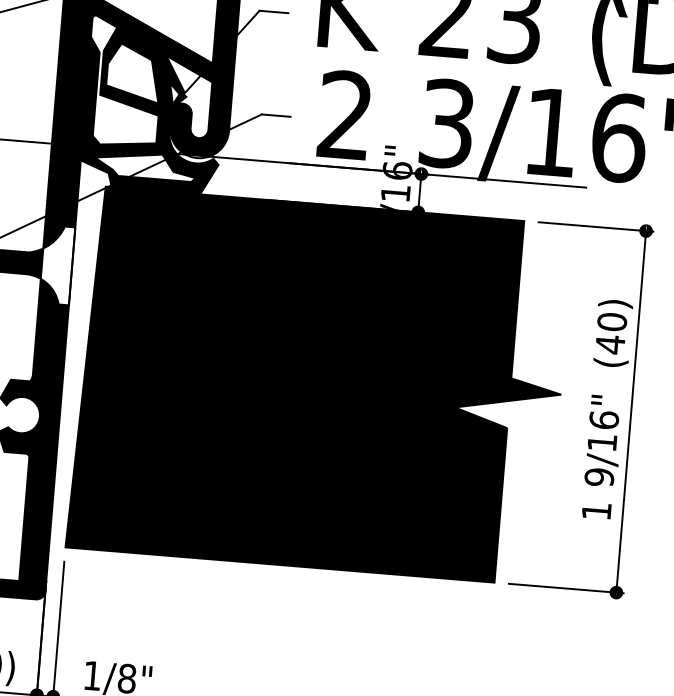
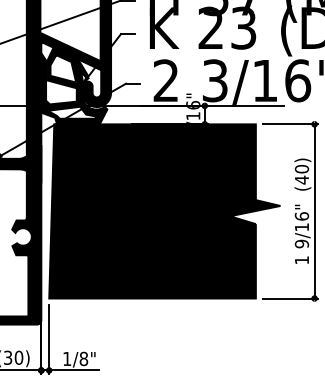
fill: (55, 264) -> (33, 163), added

